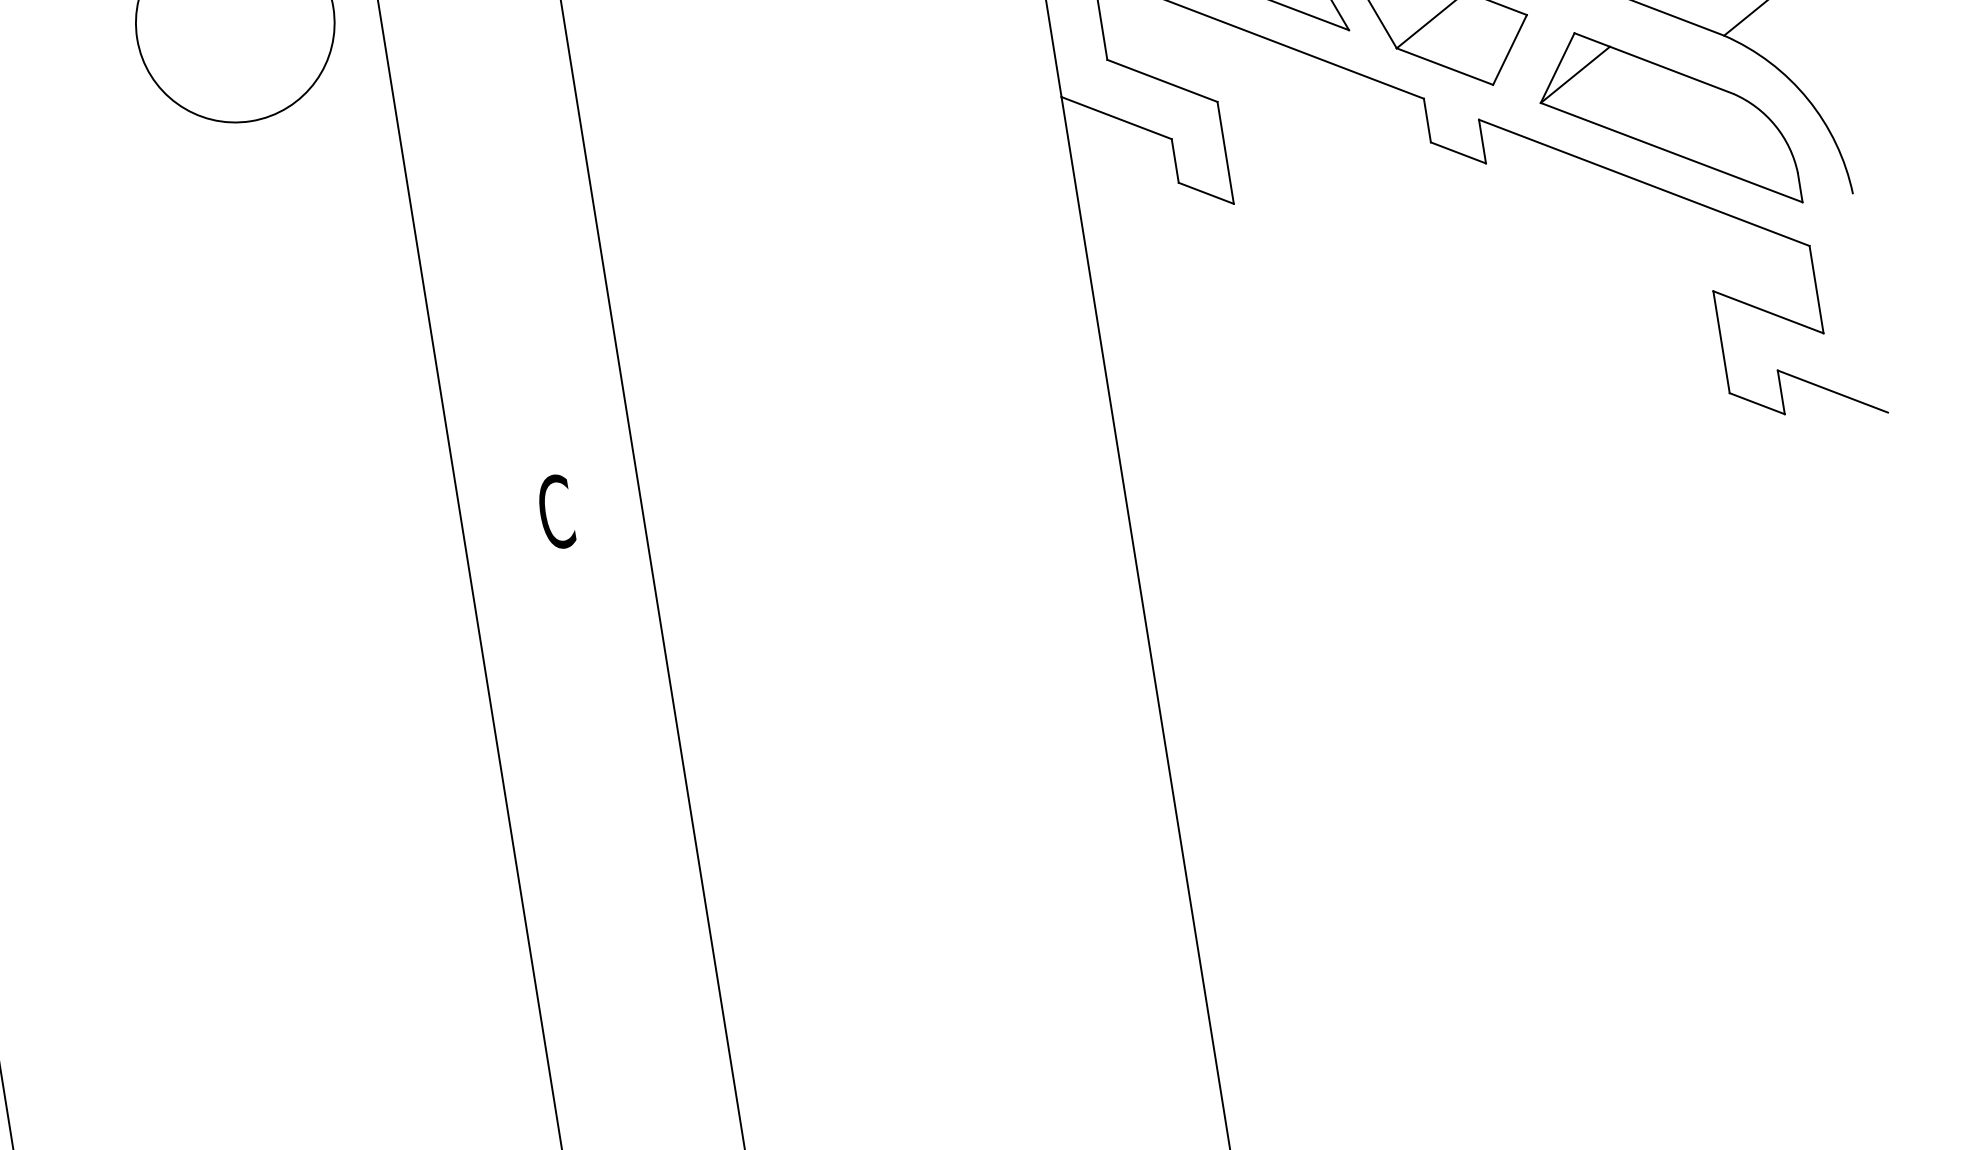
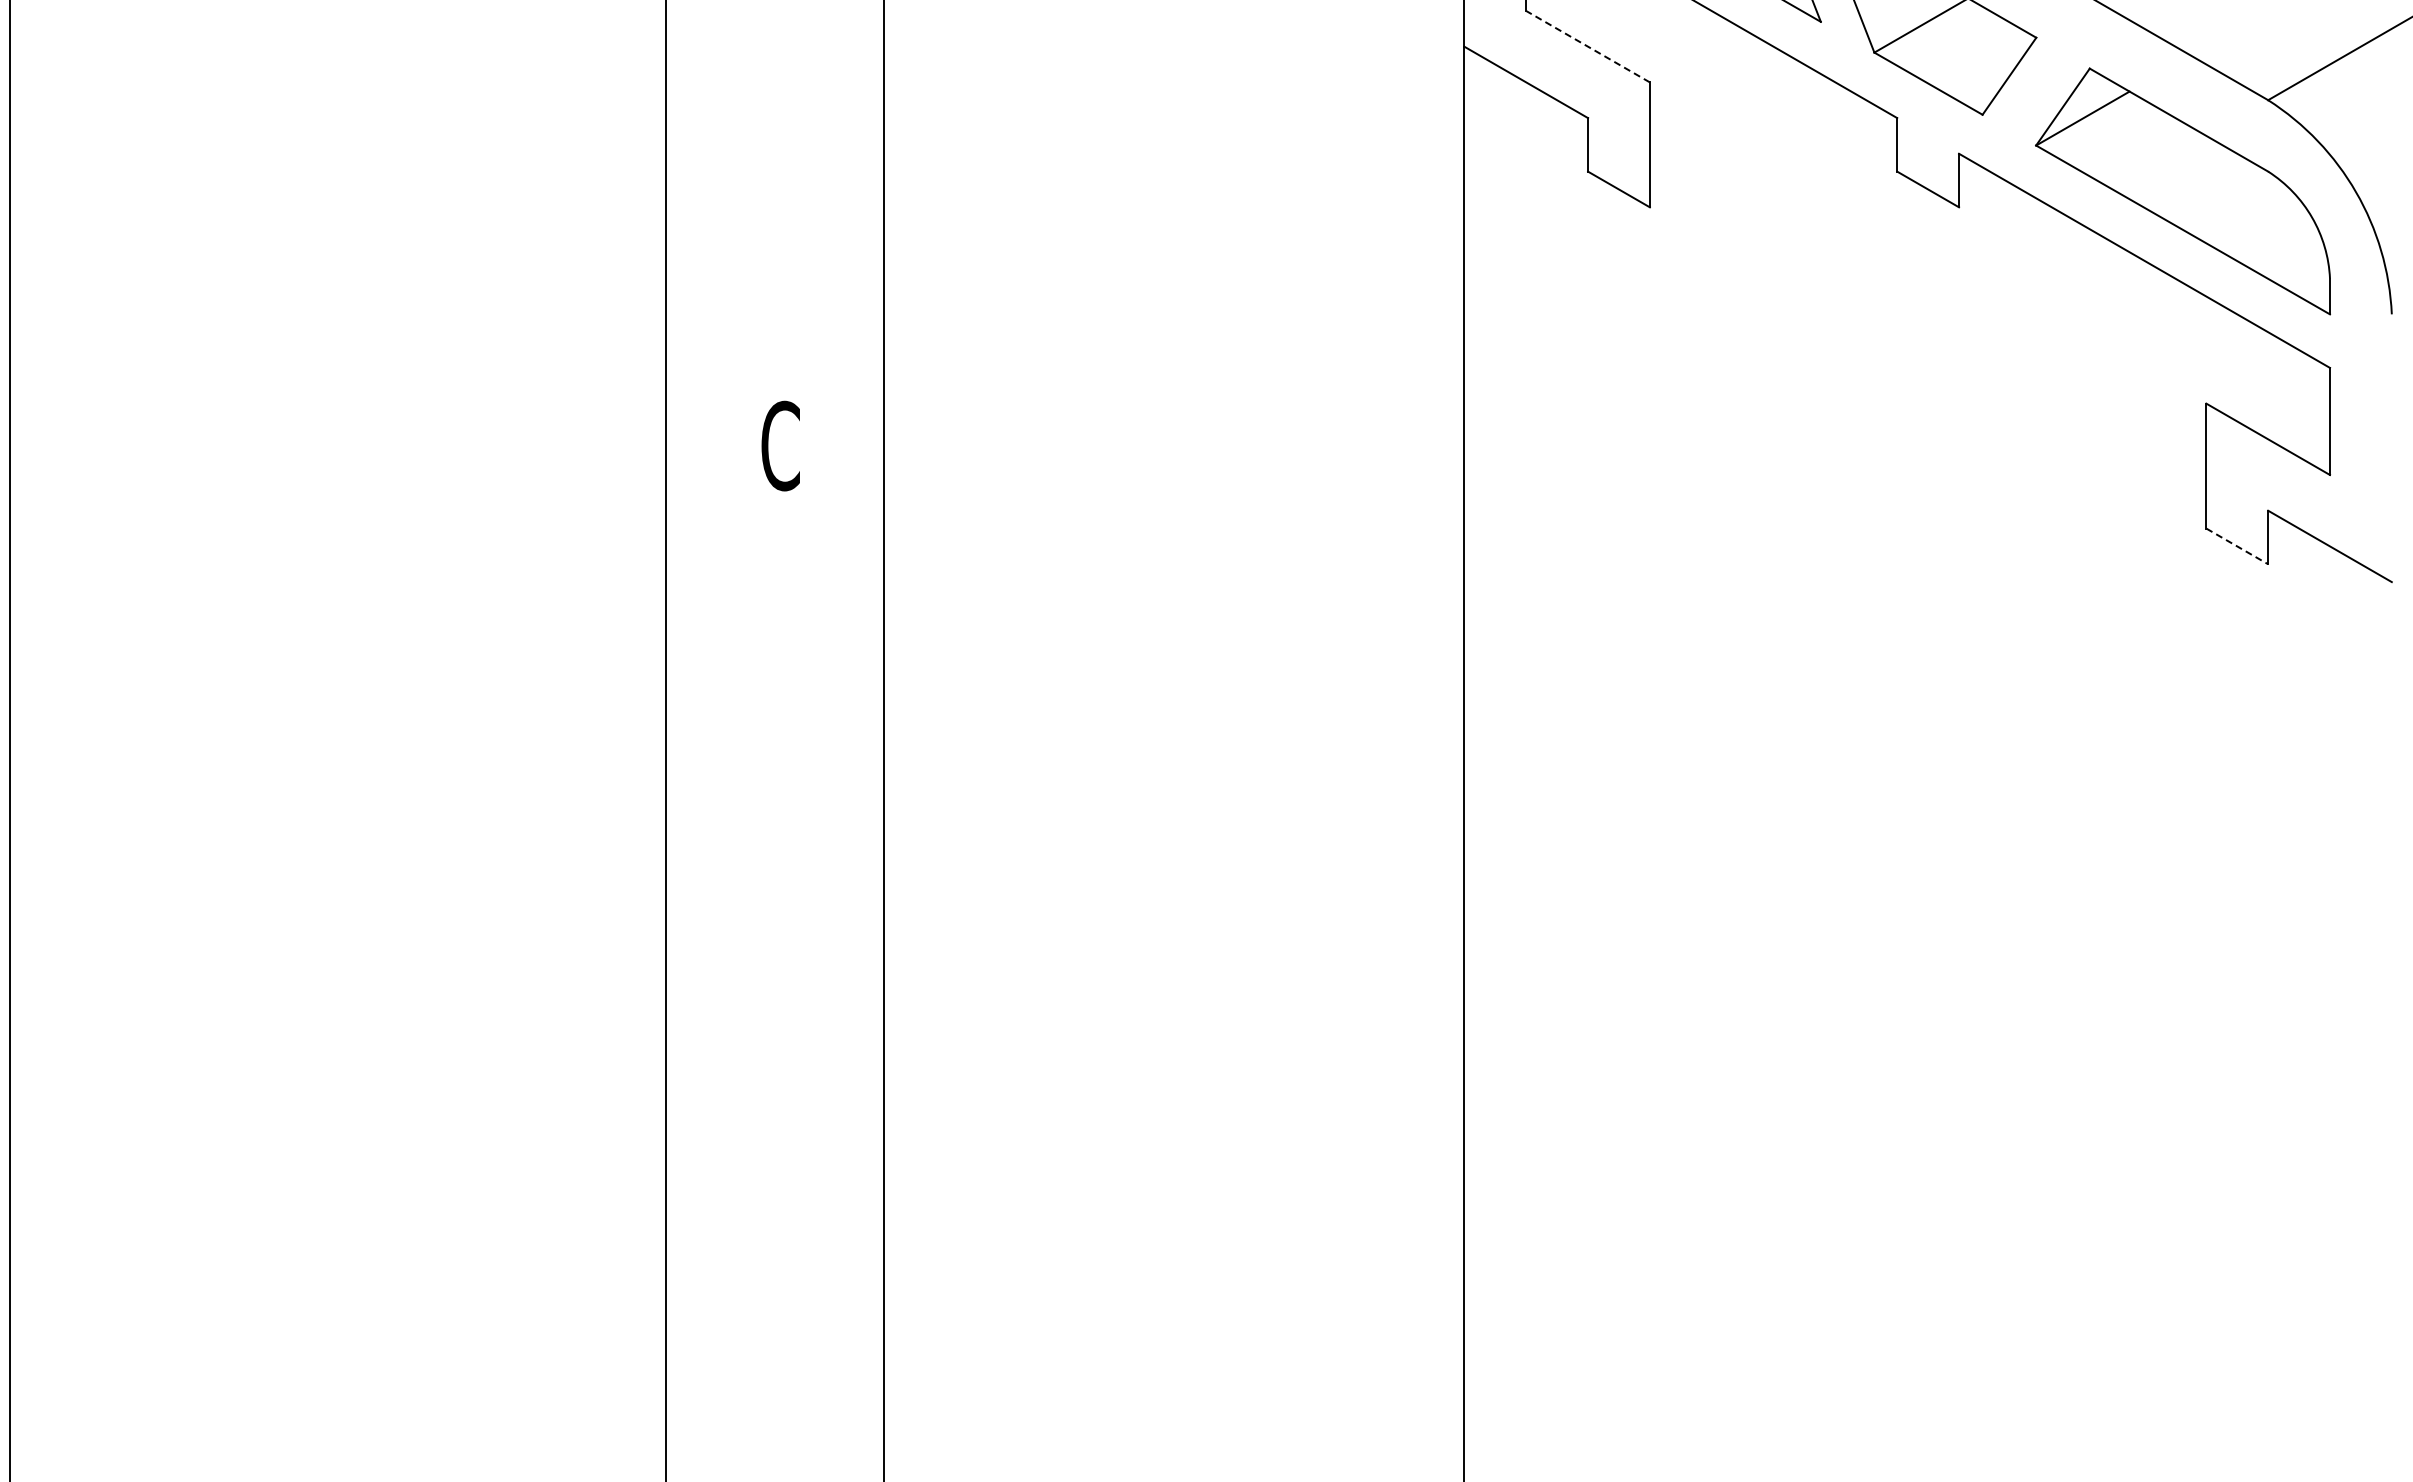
line: (1161, 80) -> (1587, 46), solid -> dashed
line: (1757, 403) -> (2237, 546), solid -> dashed

